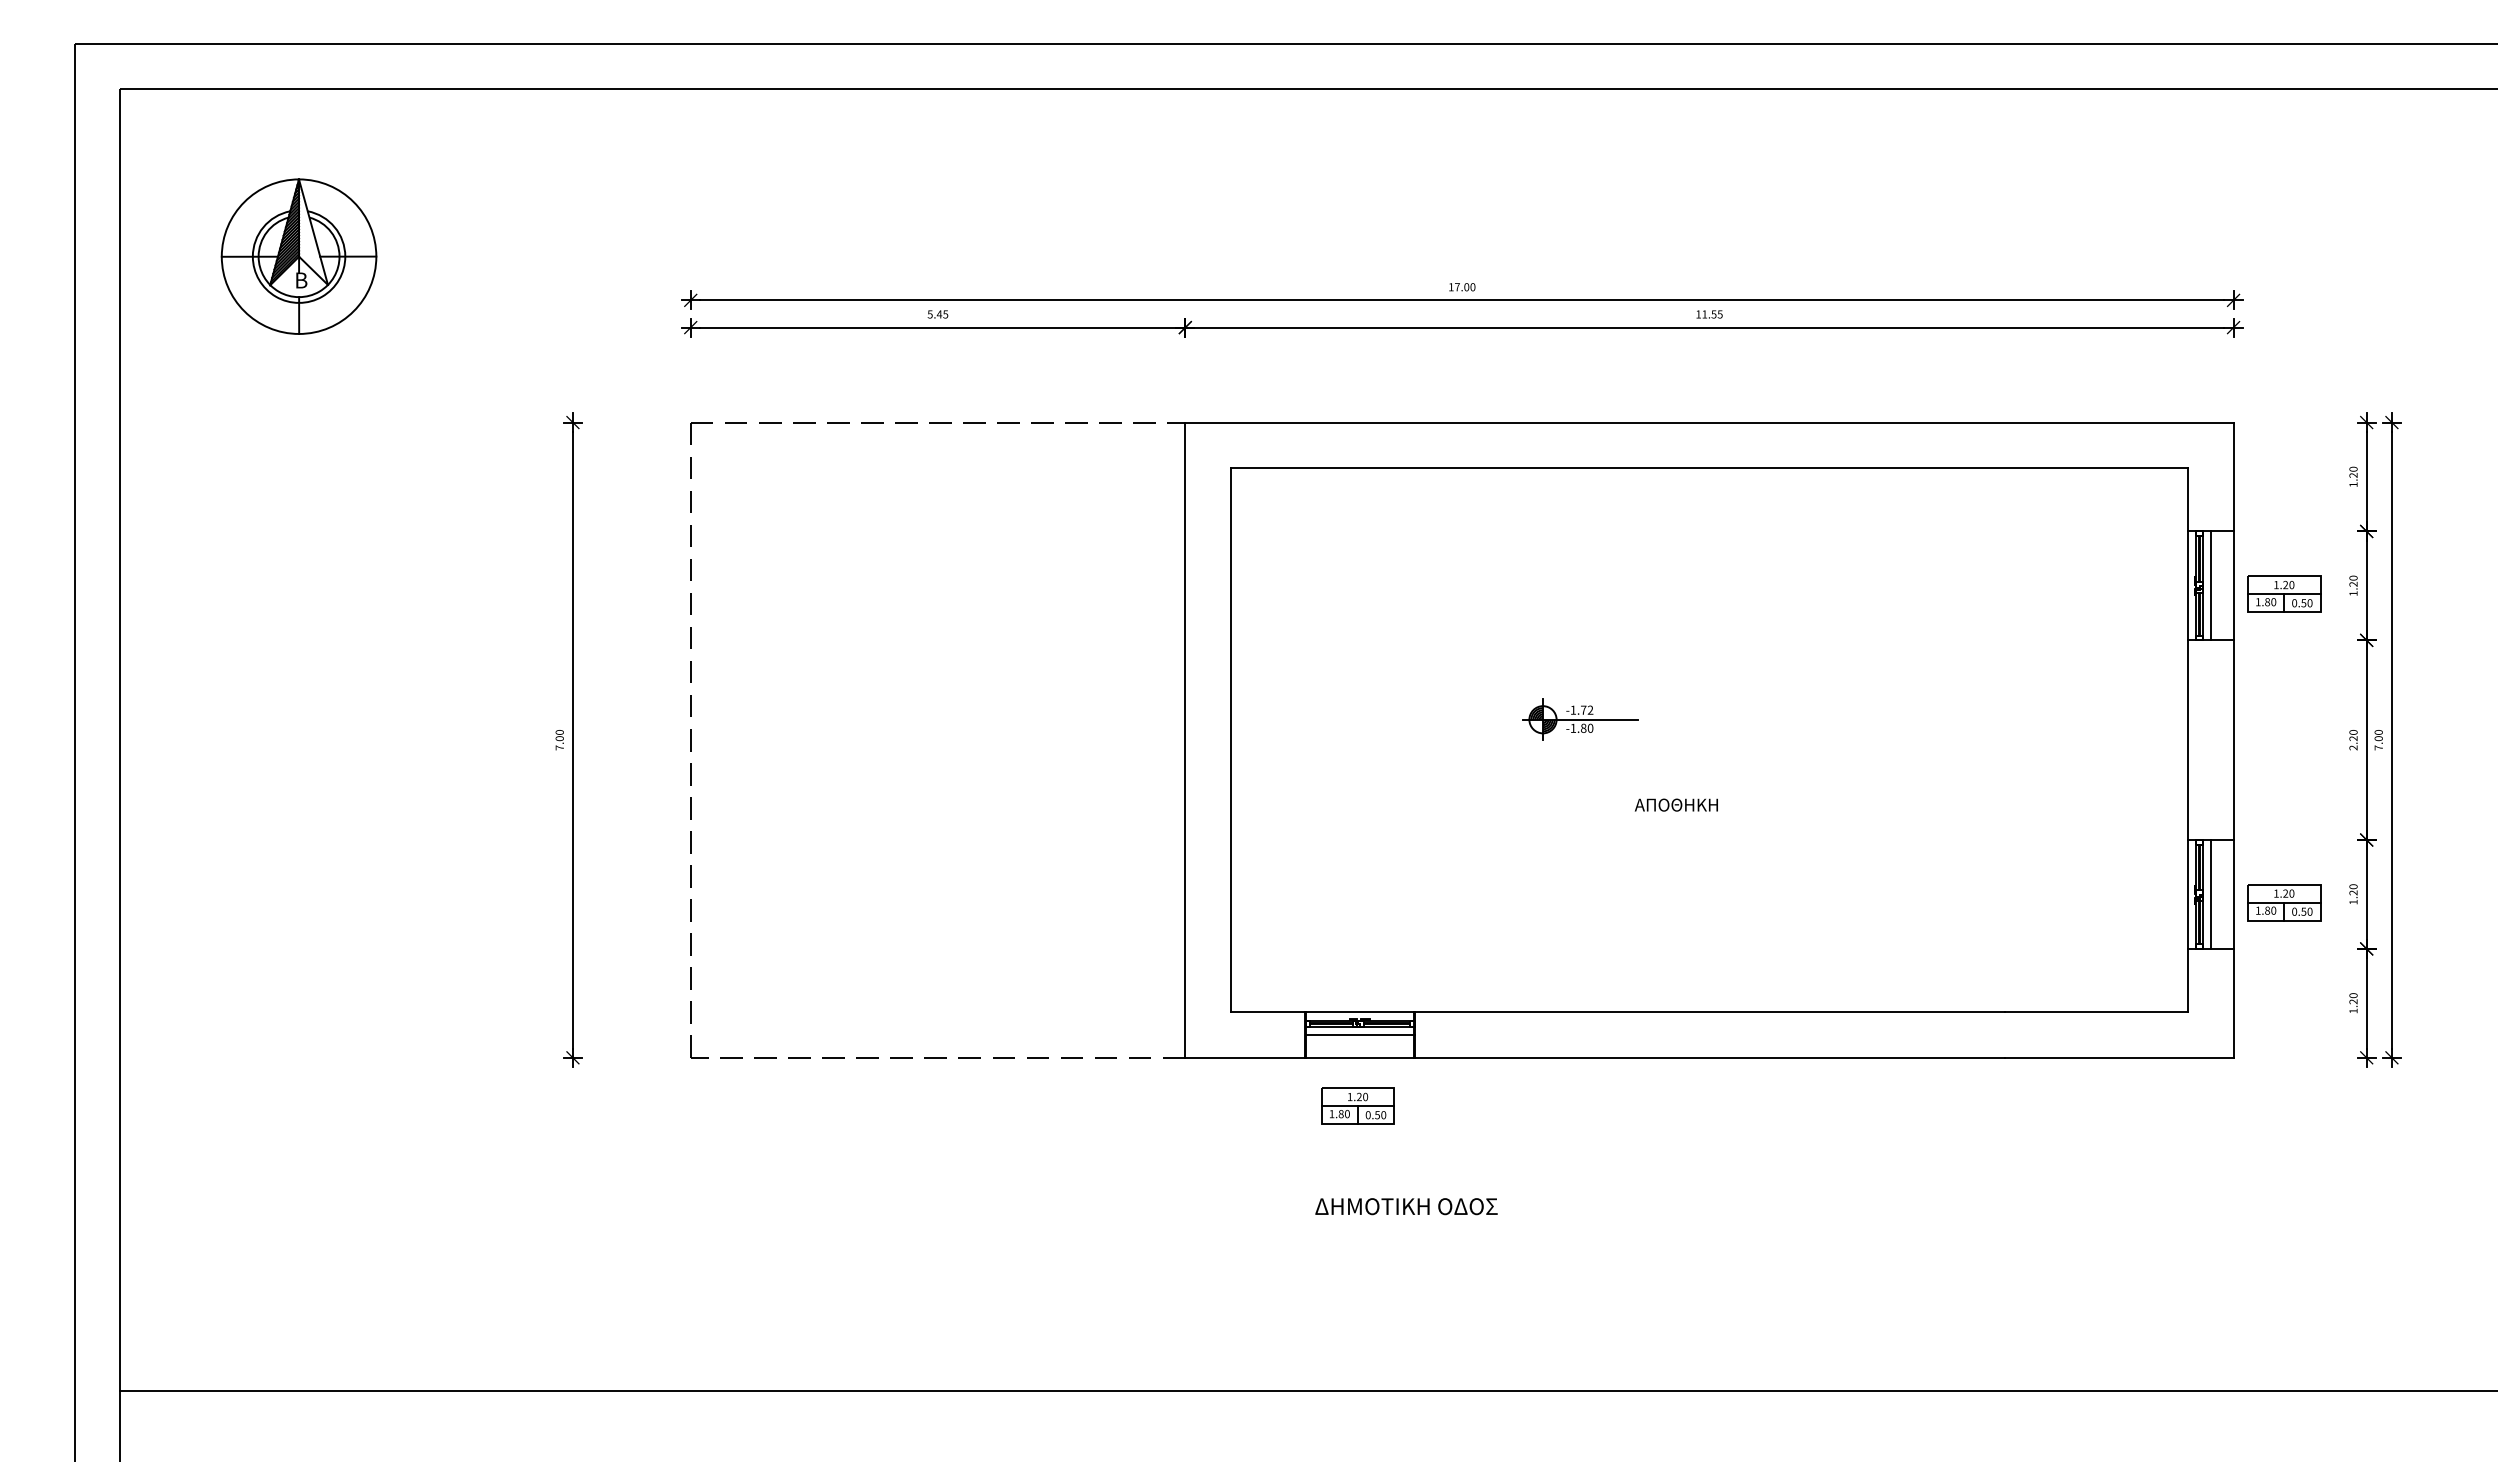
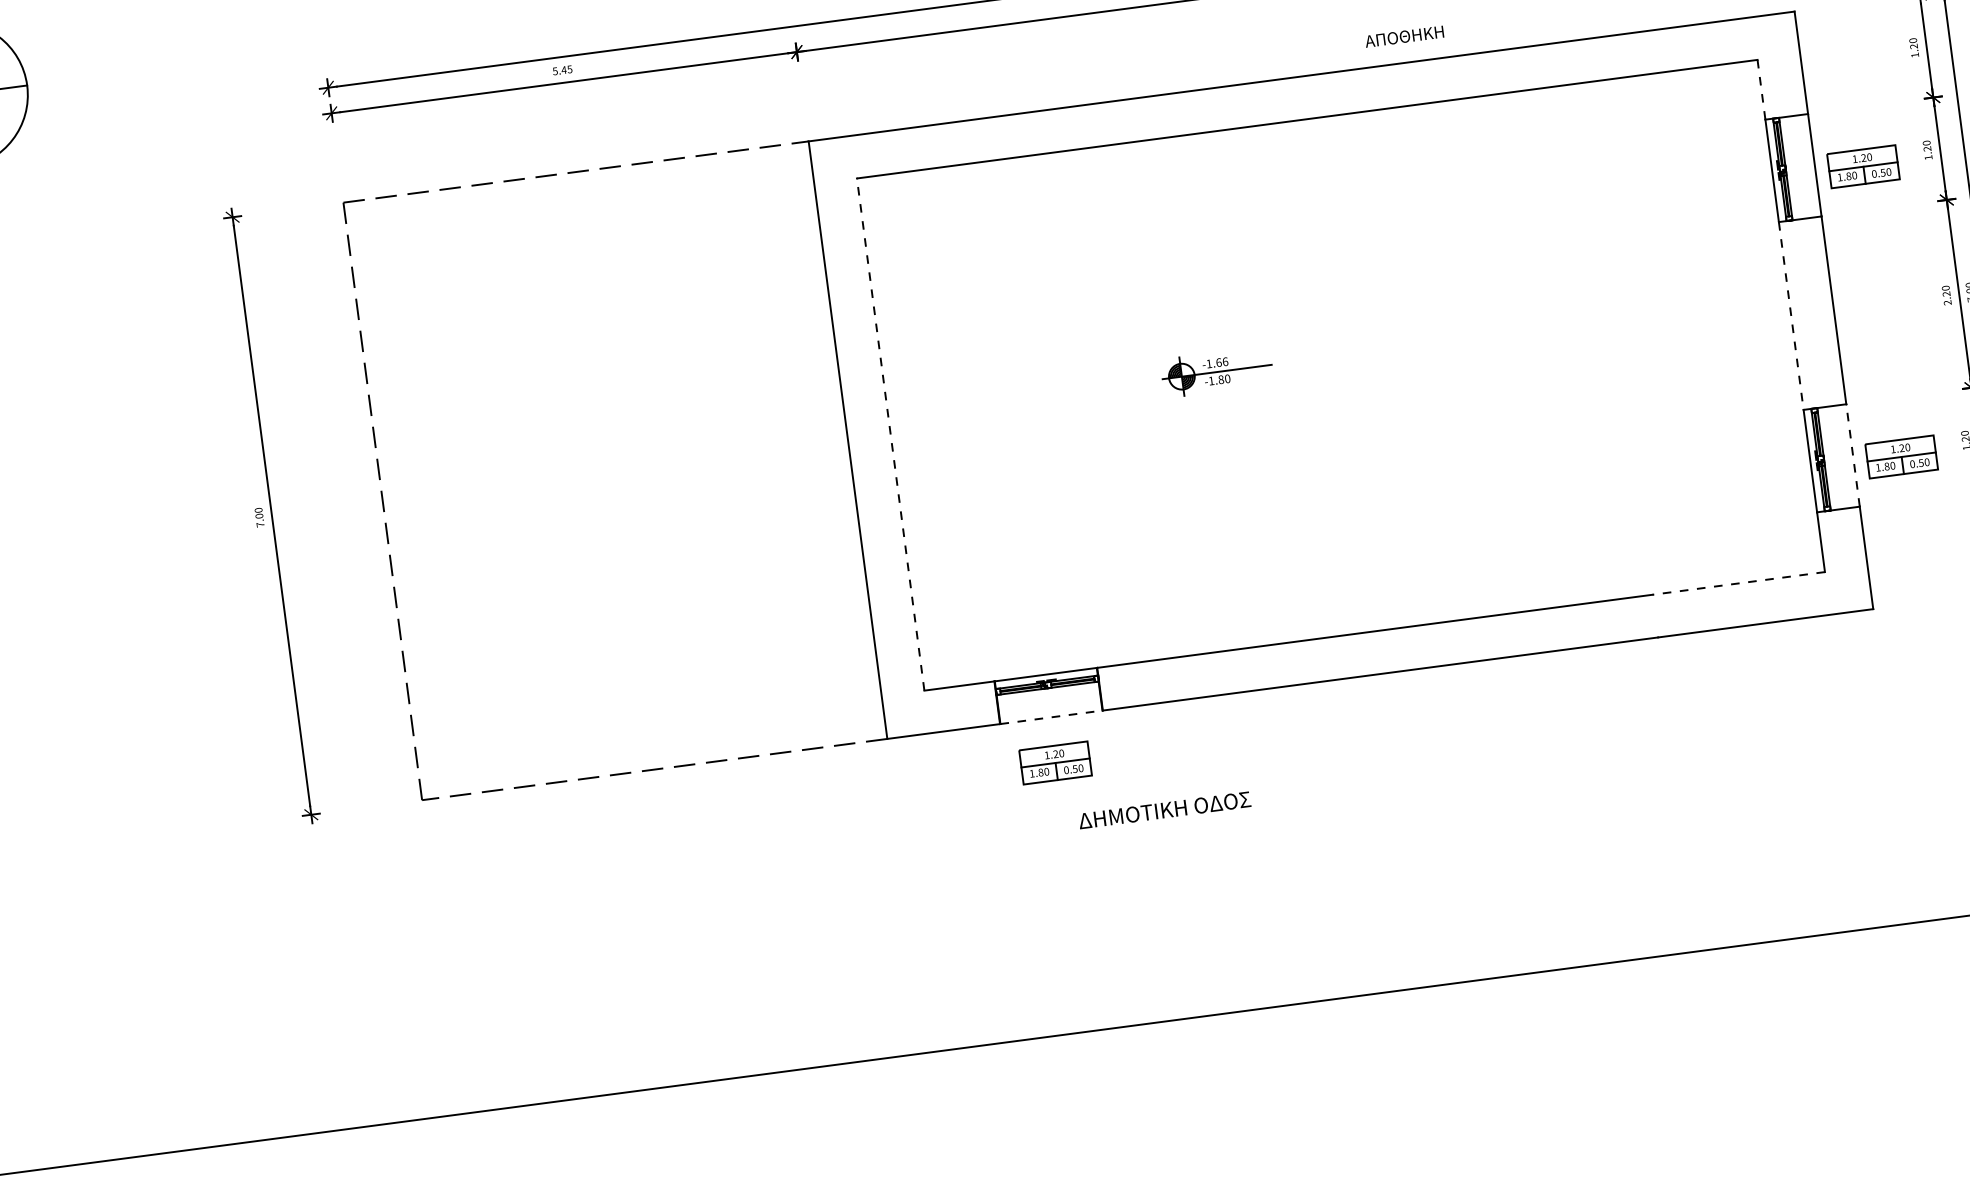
line: (2188, 499) -> (1761, 89), solid -> dashed
line: (2210, 585) -> (1793, 167), removed
text: (1587, 709) -> (1222, 361), -1.72 -> -1.66
line: (1230, 739) -> (890, 433), solid -> dashed
line: (2188, 740) -> (1791, 316), solid -> dashed
text: (1675, 804) -> (1403, 36), moved
line: (2233, 893) -> (1852, 454), solid -> dashed
line: (2210, 894) -> (1831, 458), removed
line: (2096, 1012) -> (1738, 583), solid -> dashed
line: (1359, 1035) -> (1048, 696), removed
line: (1360, 1057) -> (1052, 716), solid -> dashed
text: (1406, 1206) -> (1164, 810), moved

